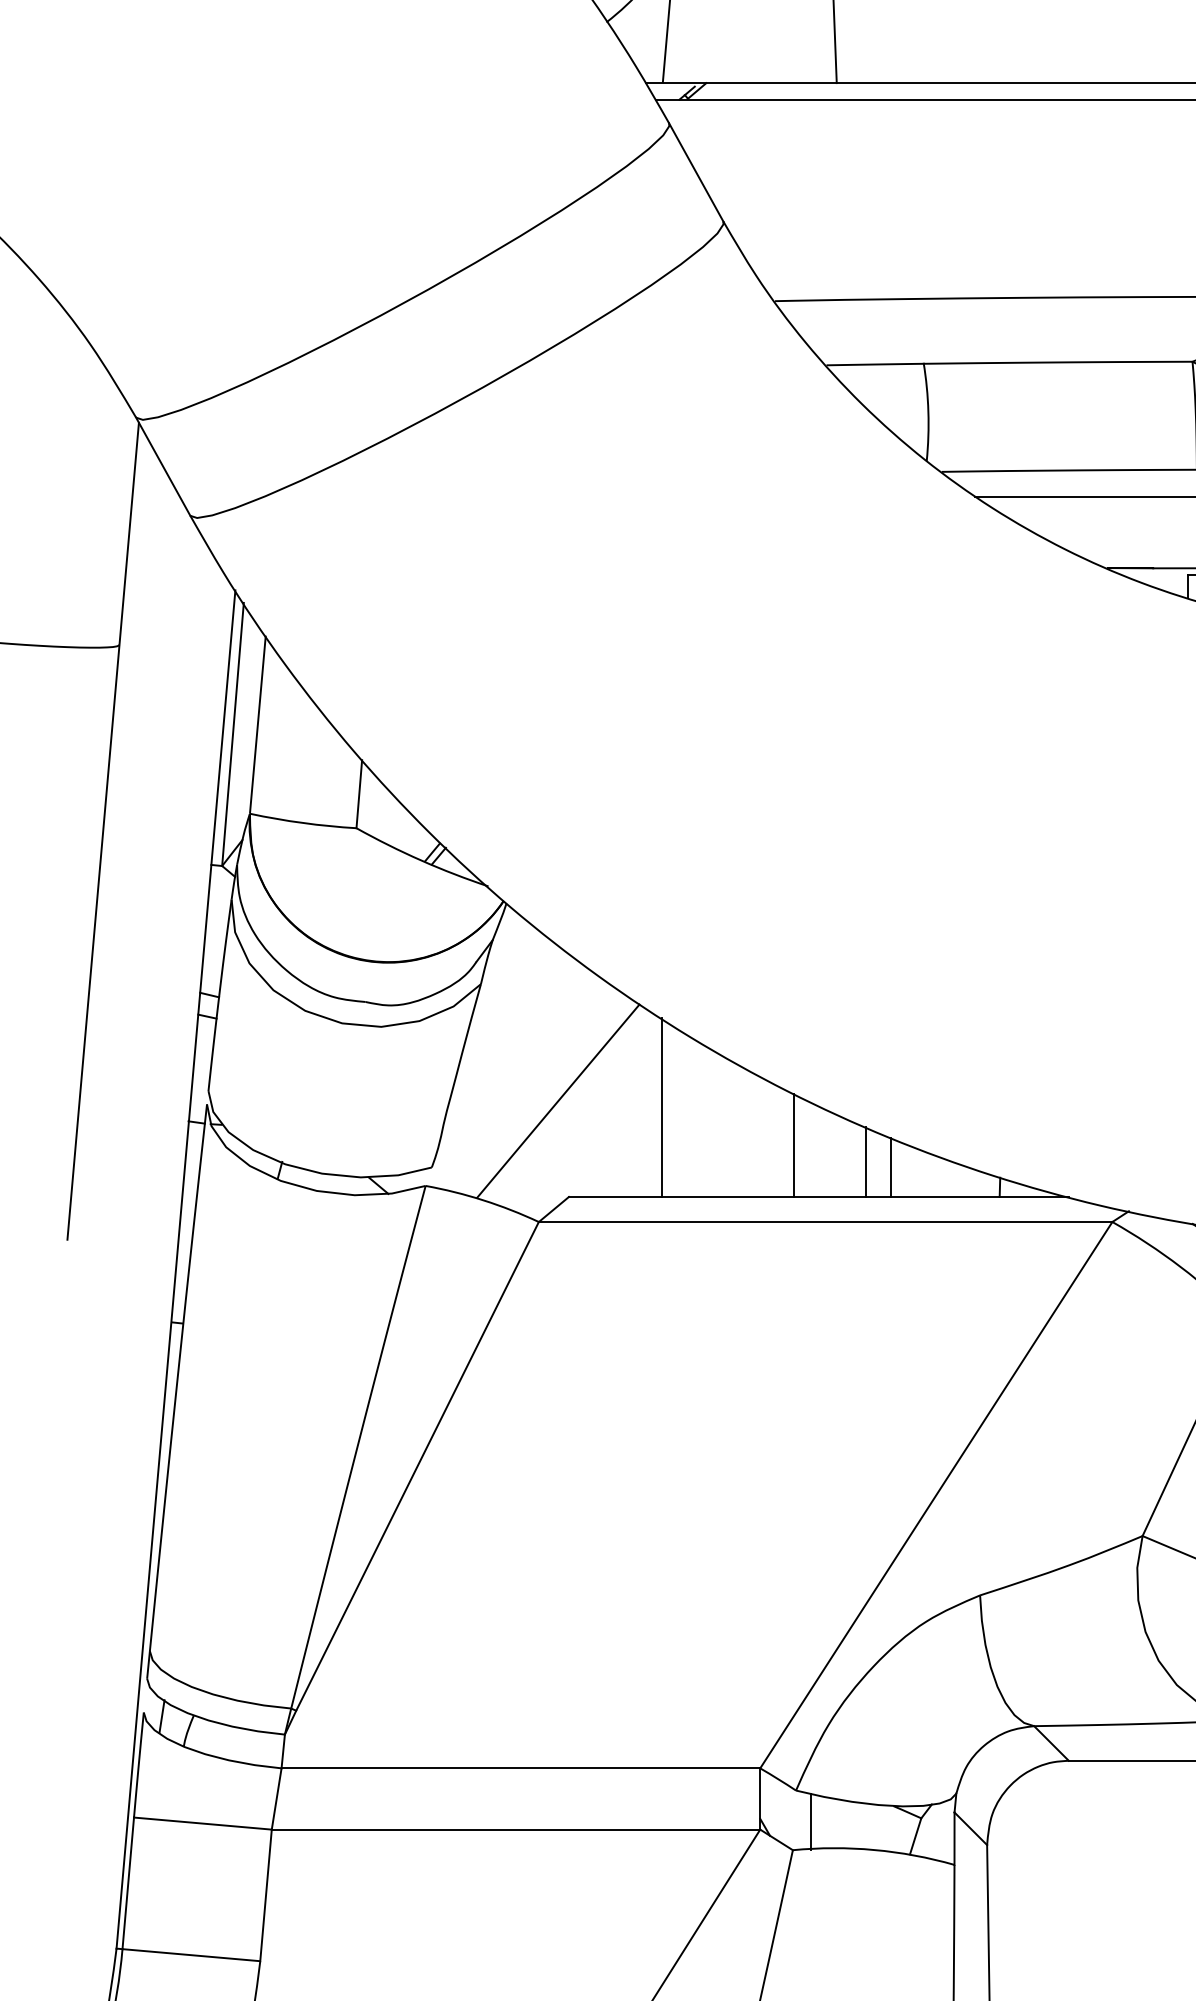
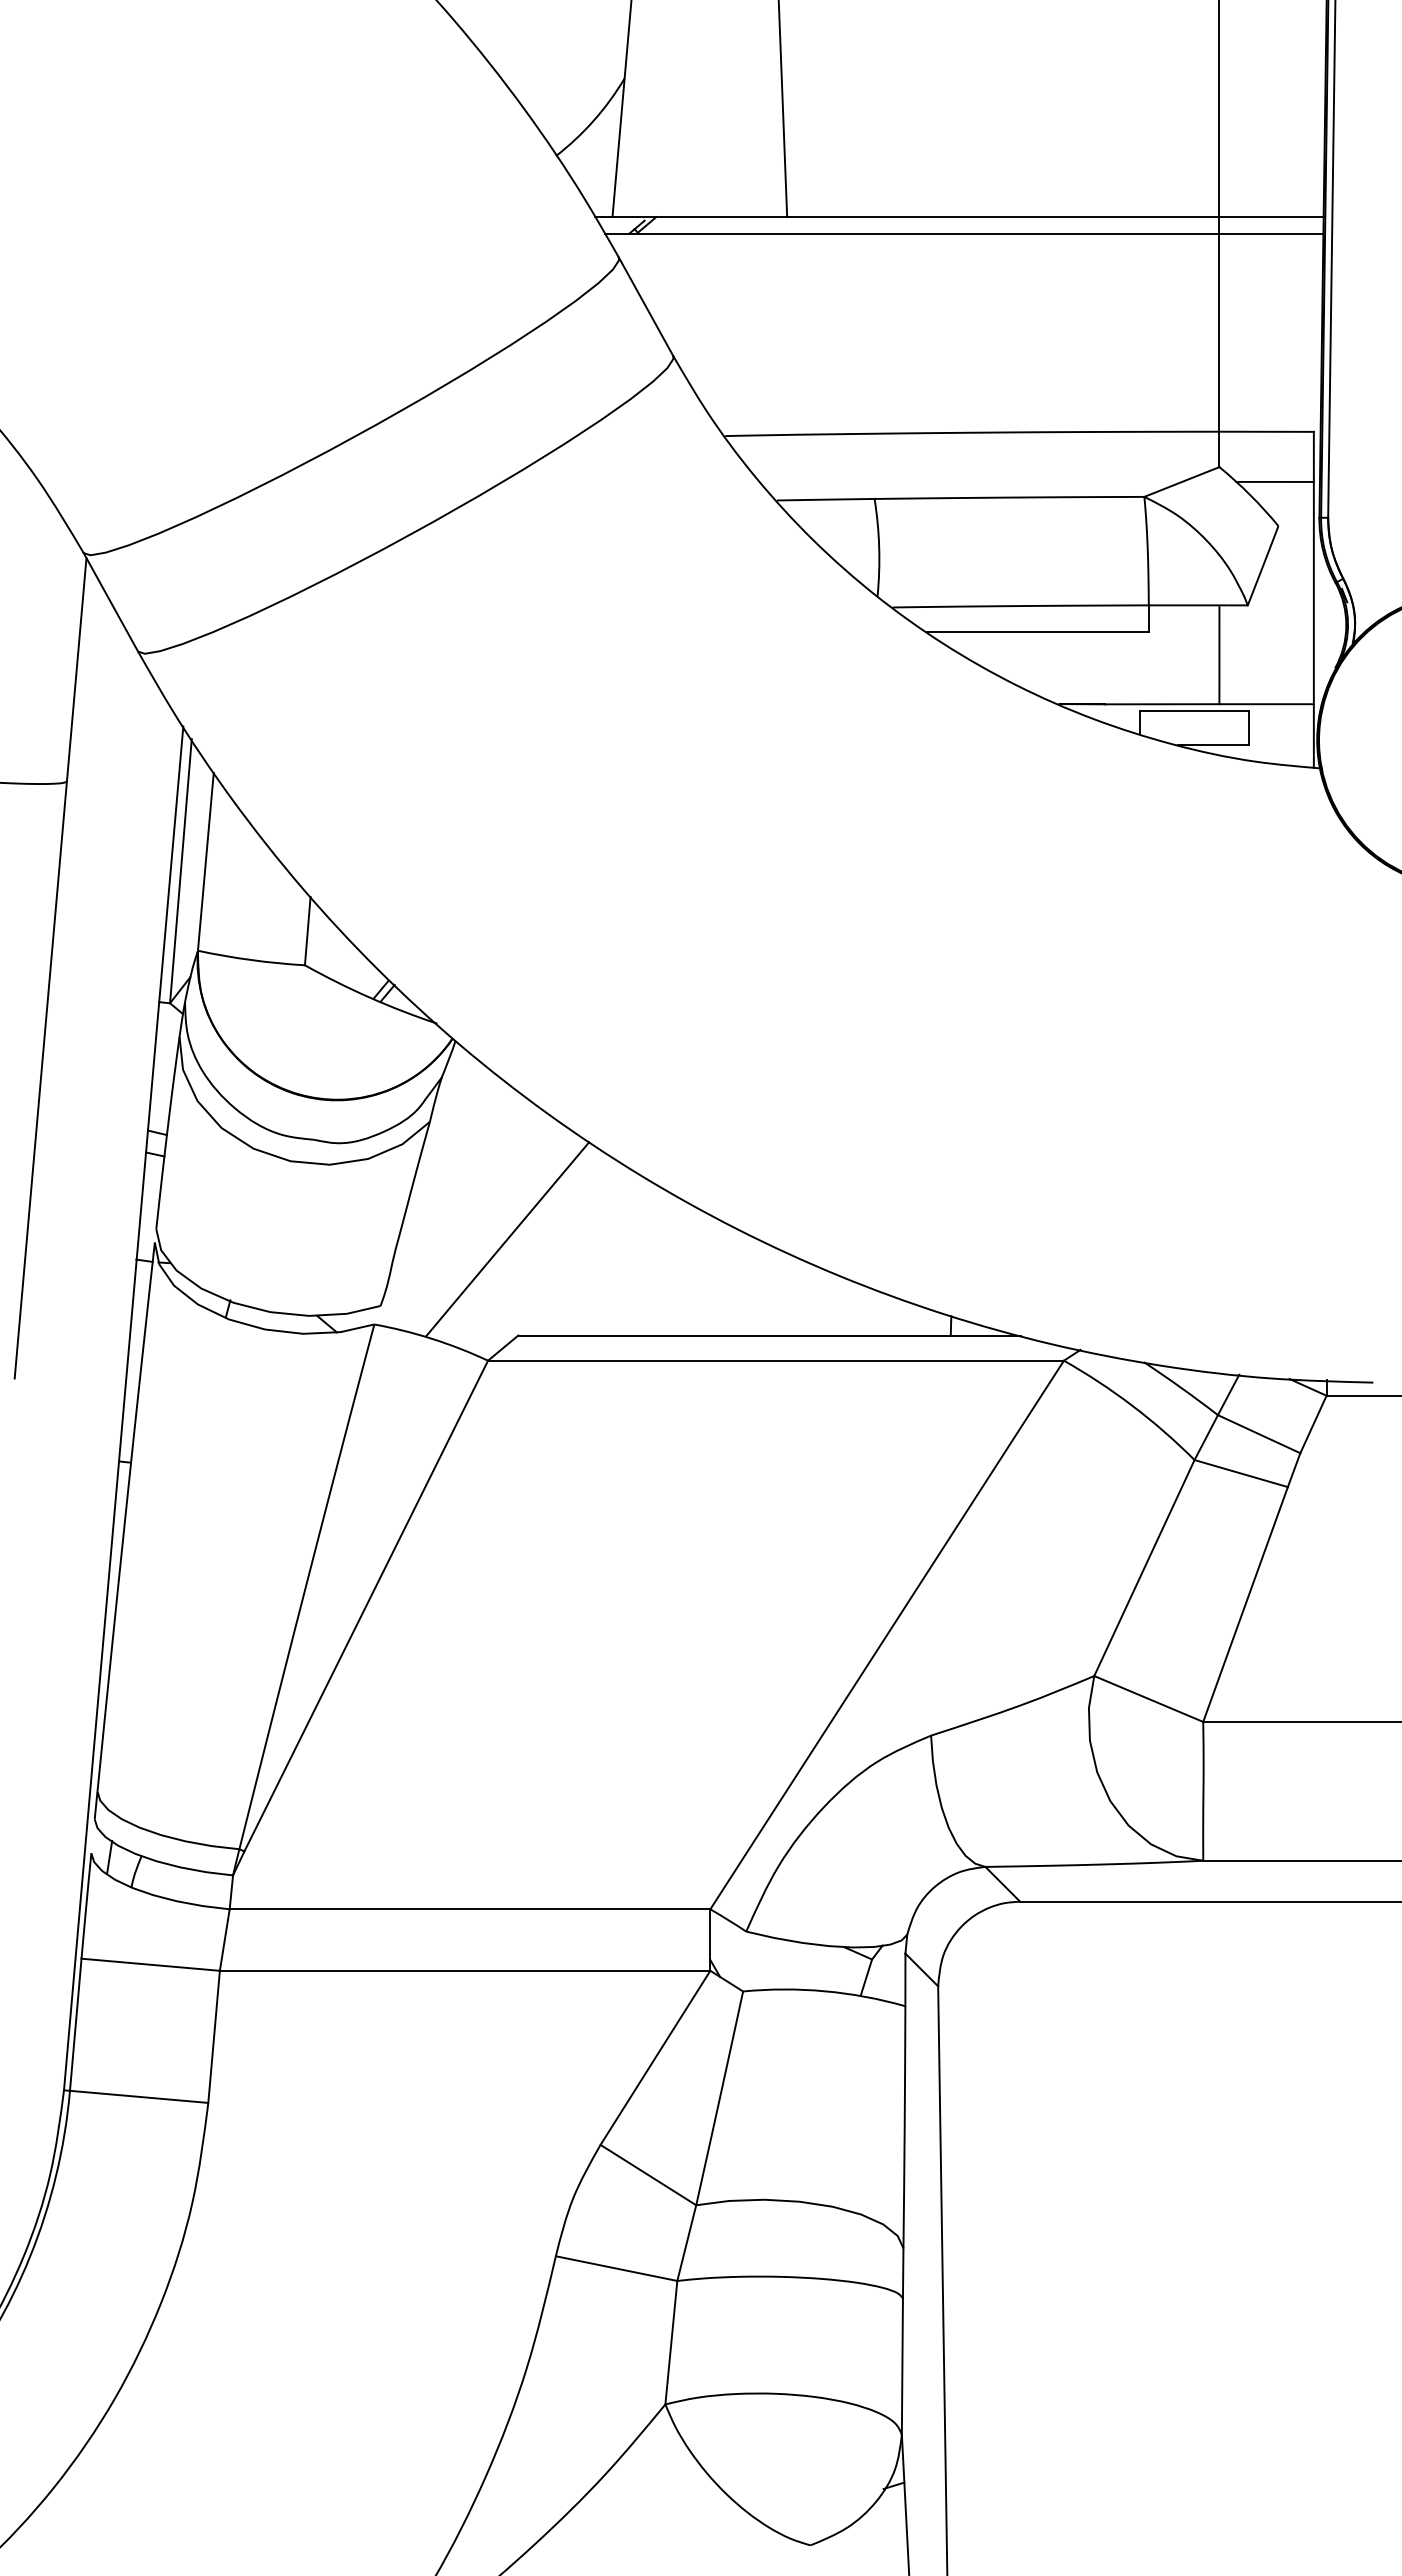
line: (661, 1107) -> (611, 1245), removed
line: (794, 1145) -> (744, 1283), removed
line: (865, 1162) -> (816, 1300), removed
line: (890, 1167) -> (841, 1305), removed
line: (810, 1822) -> (760, 1963), removed

